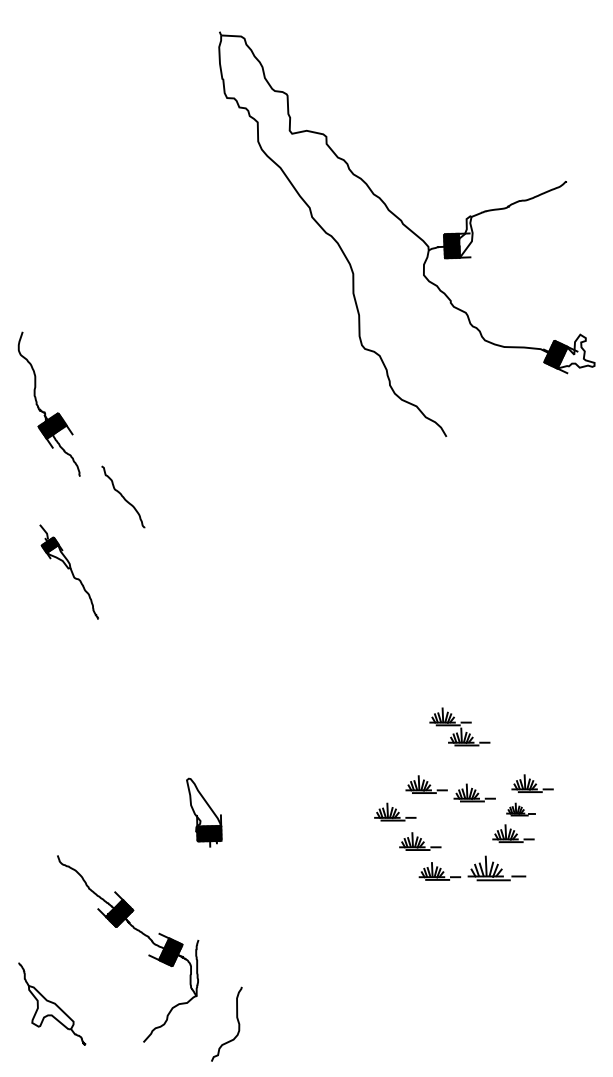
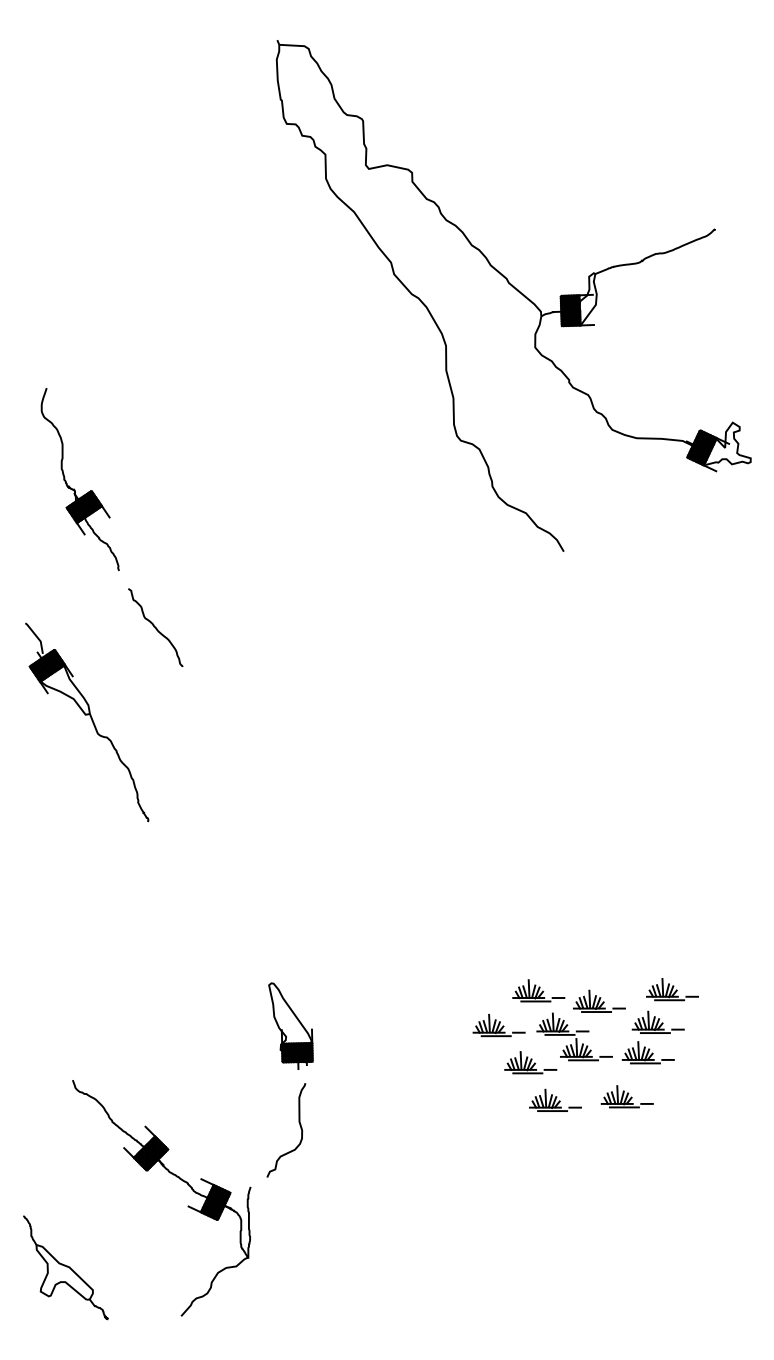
part: (44, 411) -> (74, 488), moved
part: (69, 572) -> (87, 722), size x1.67
part: (459, 726) -> (574, 1036), moved
part: (520, 808) -> (657, 1021), size x1.43
part: (203, 812) -> (290, 1025), moved
part: (496, 868) -> (626, 1096), size x0.71
curve: (237, 1020) -> (299, 1125), moved

